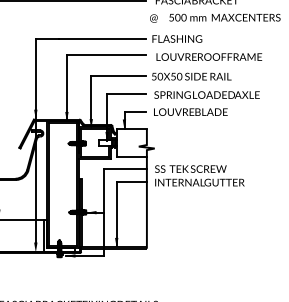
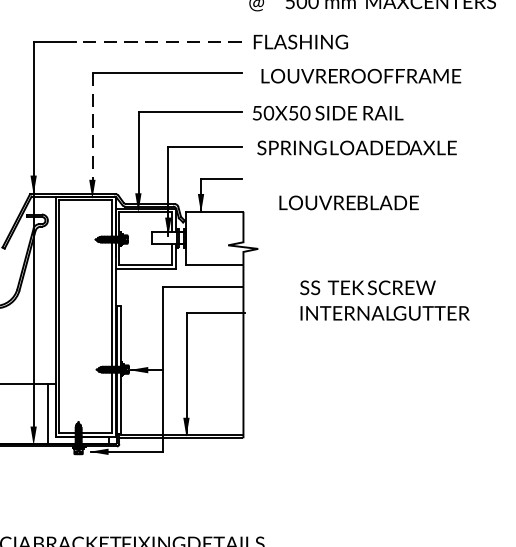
line: (102, 39) -> (159, 42), solid -> dashed
line: (67, 87) -> (93, 133), solid -> dashed
text: (190, 111) -> (348, 201), moved
text: (199, 175) -> (384, 299), moved

